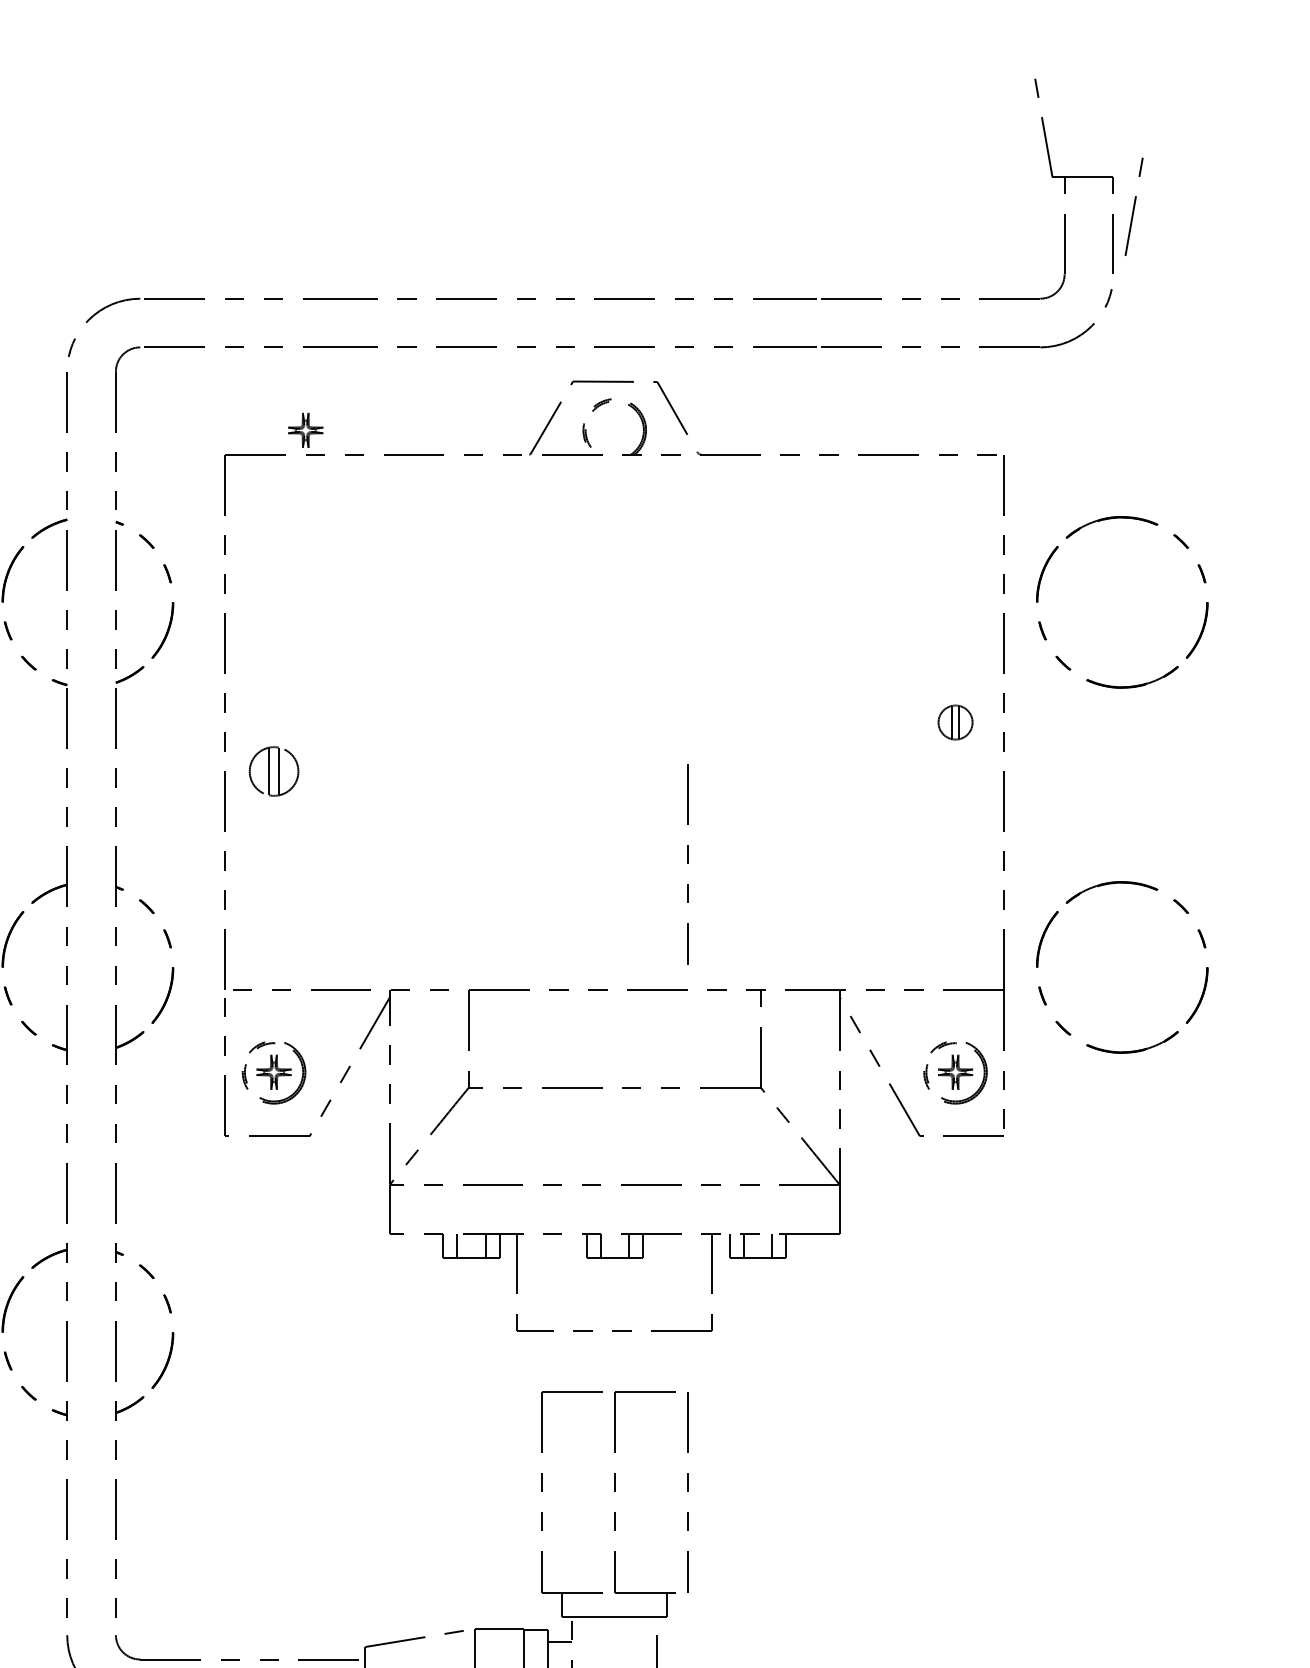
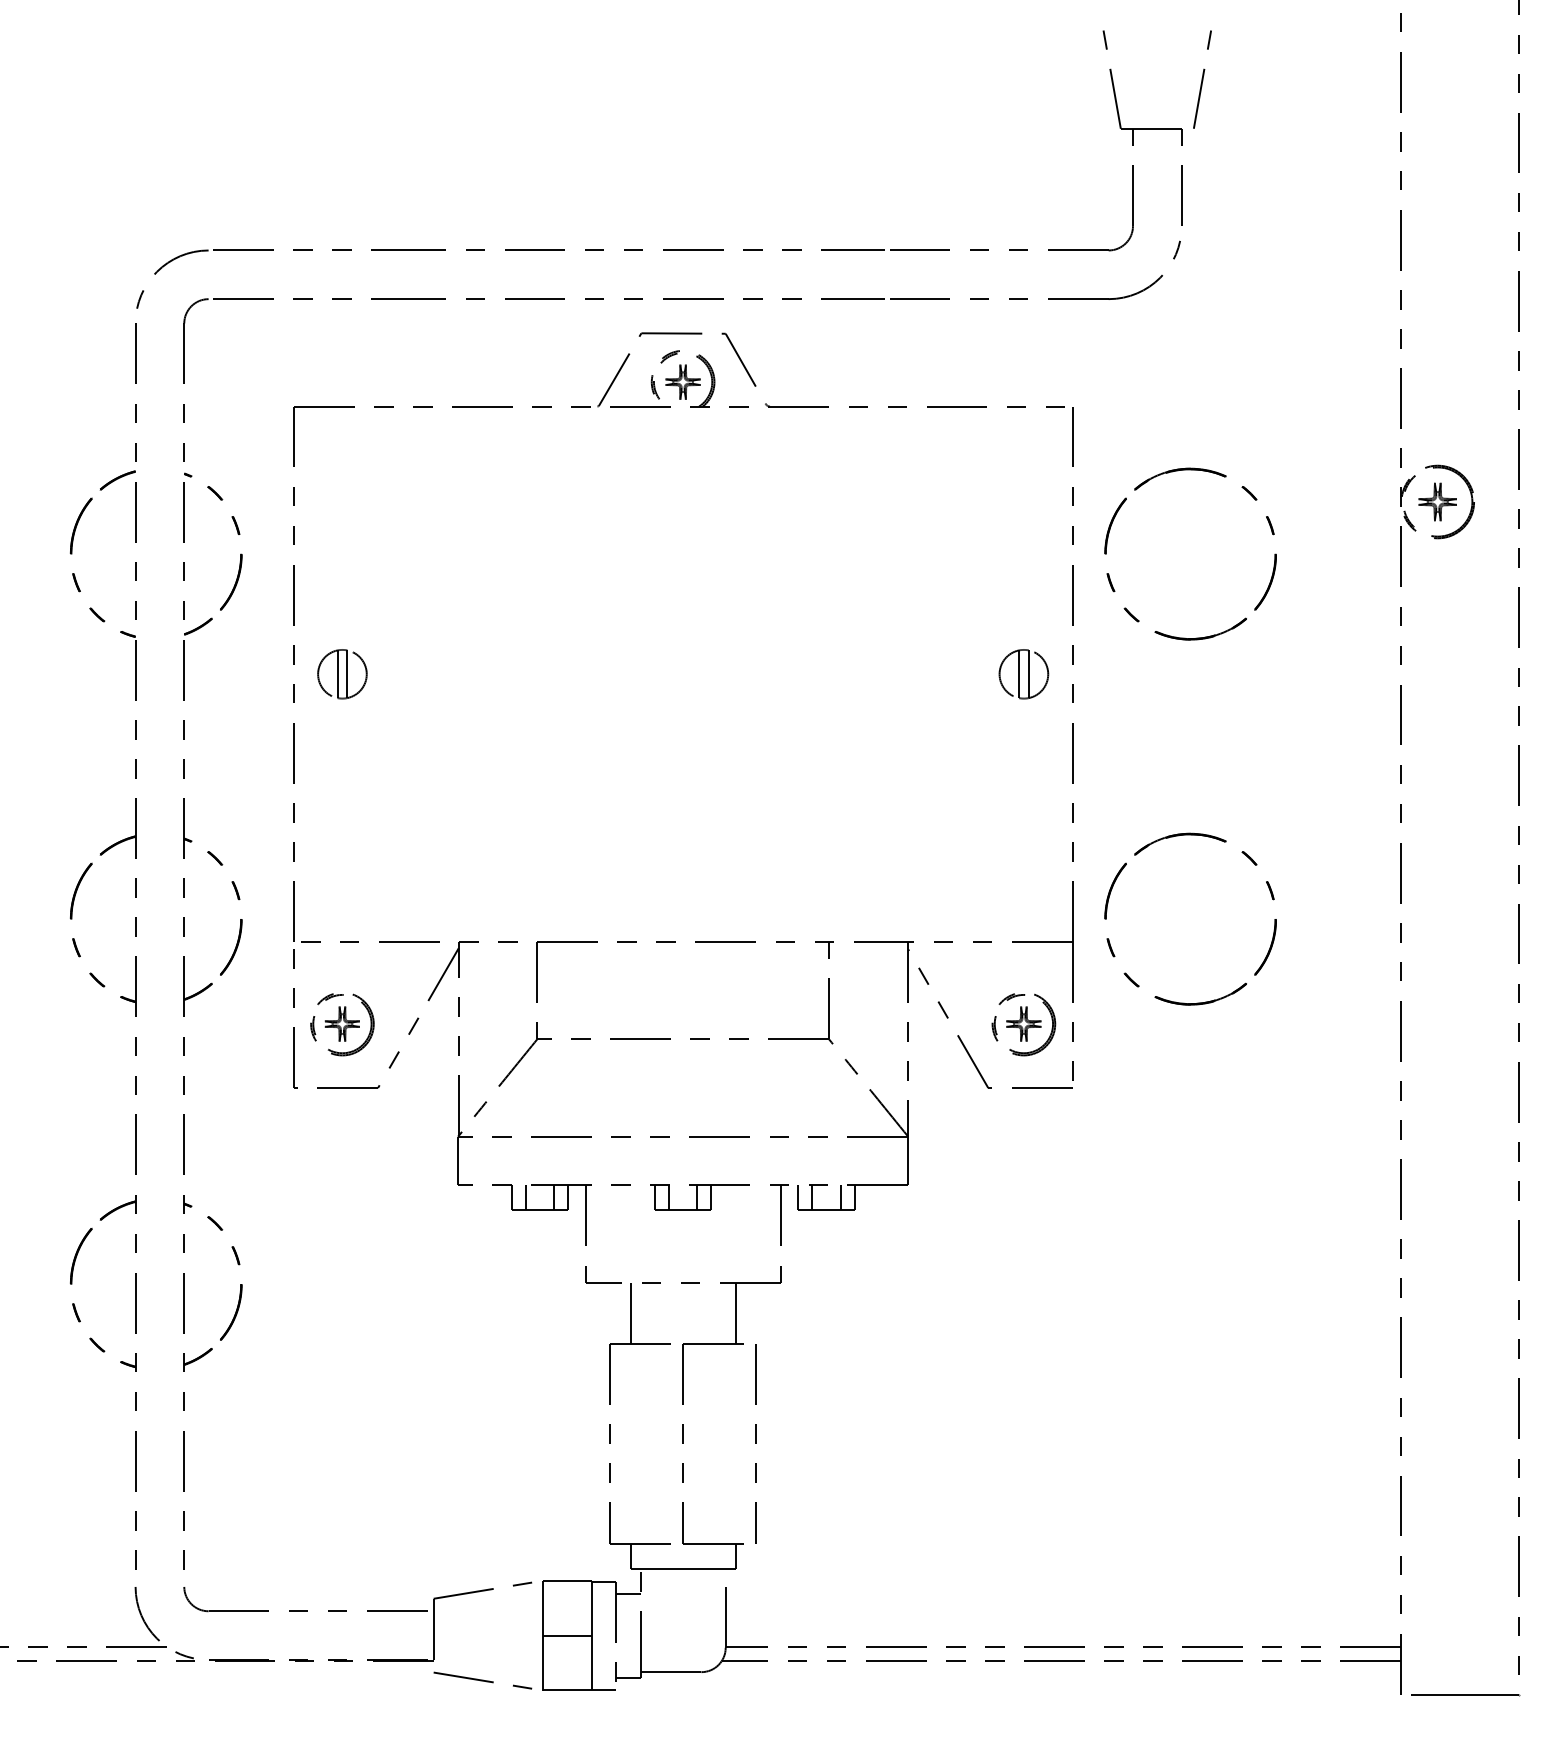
line: (1134, 206) -> (1202, 79), moved
part: (305, 429) -> (682, 381), moved
part: (955, 722) -> (1023, 674), size x1.43
part: (274, 771) -> (342, 674), moved
line: (687, 863) -> (755, 815), removed
line: (562, 1361) -> (630, 1313), added
line: (667, 1361) -> (735, 1313), added

